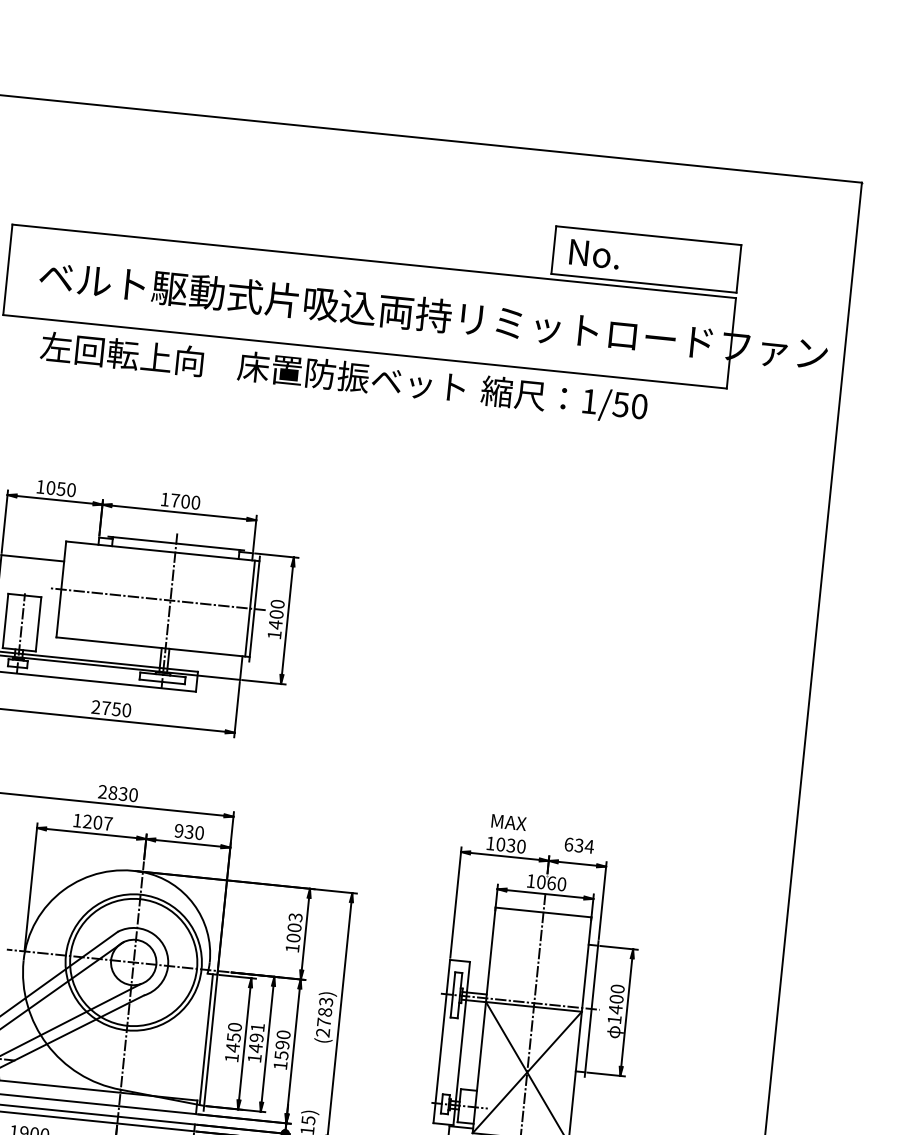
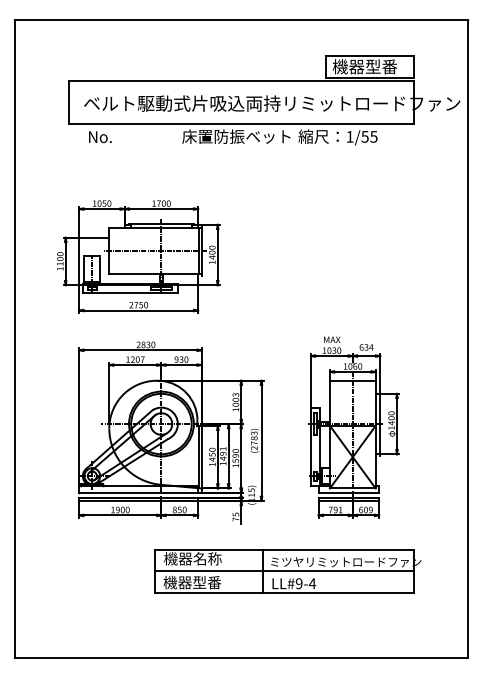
text: (634, 257) -> (364, 66), No. -> 機器型番
text: (121, 353) -> (126, 136), 左回転上向 -> No.
text: (638, 405) -> (373, 136), 1/50 -> 1/55

